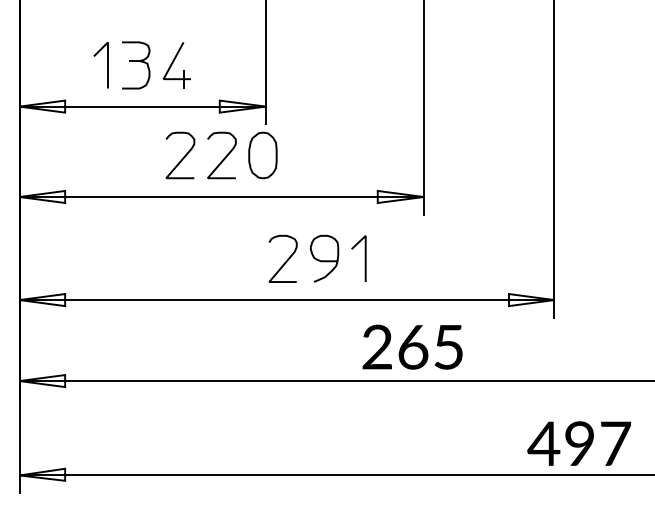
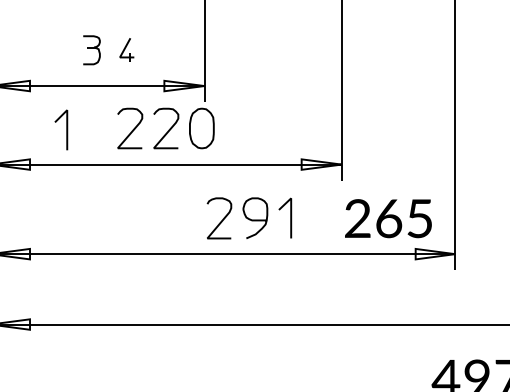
curve: (107, 64) -> (66, 129), moved
part: (136, 65) -> (92, 50), size x0.7
part: (176, 65) -> (126, 50), size x0.6
text: (412, 346) -> (388, 218), moved

